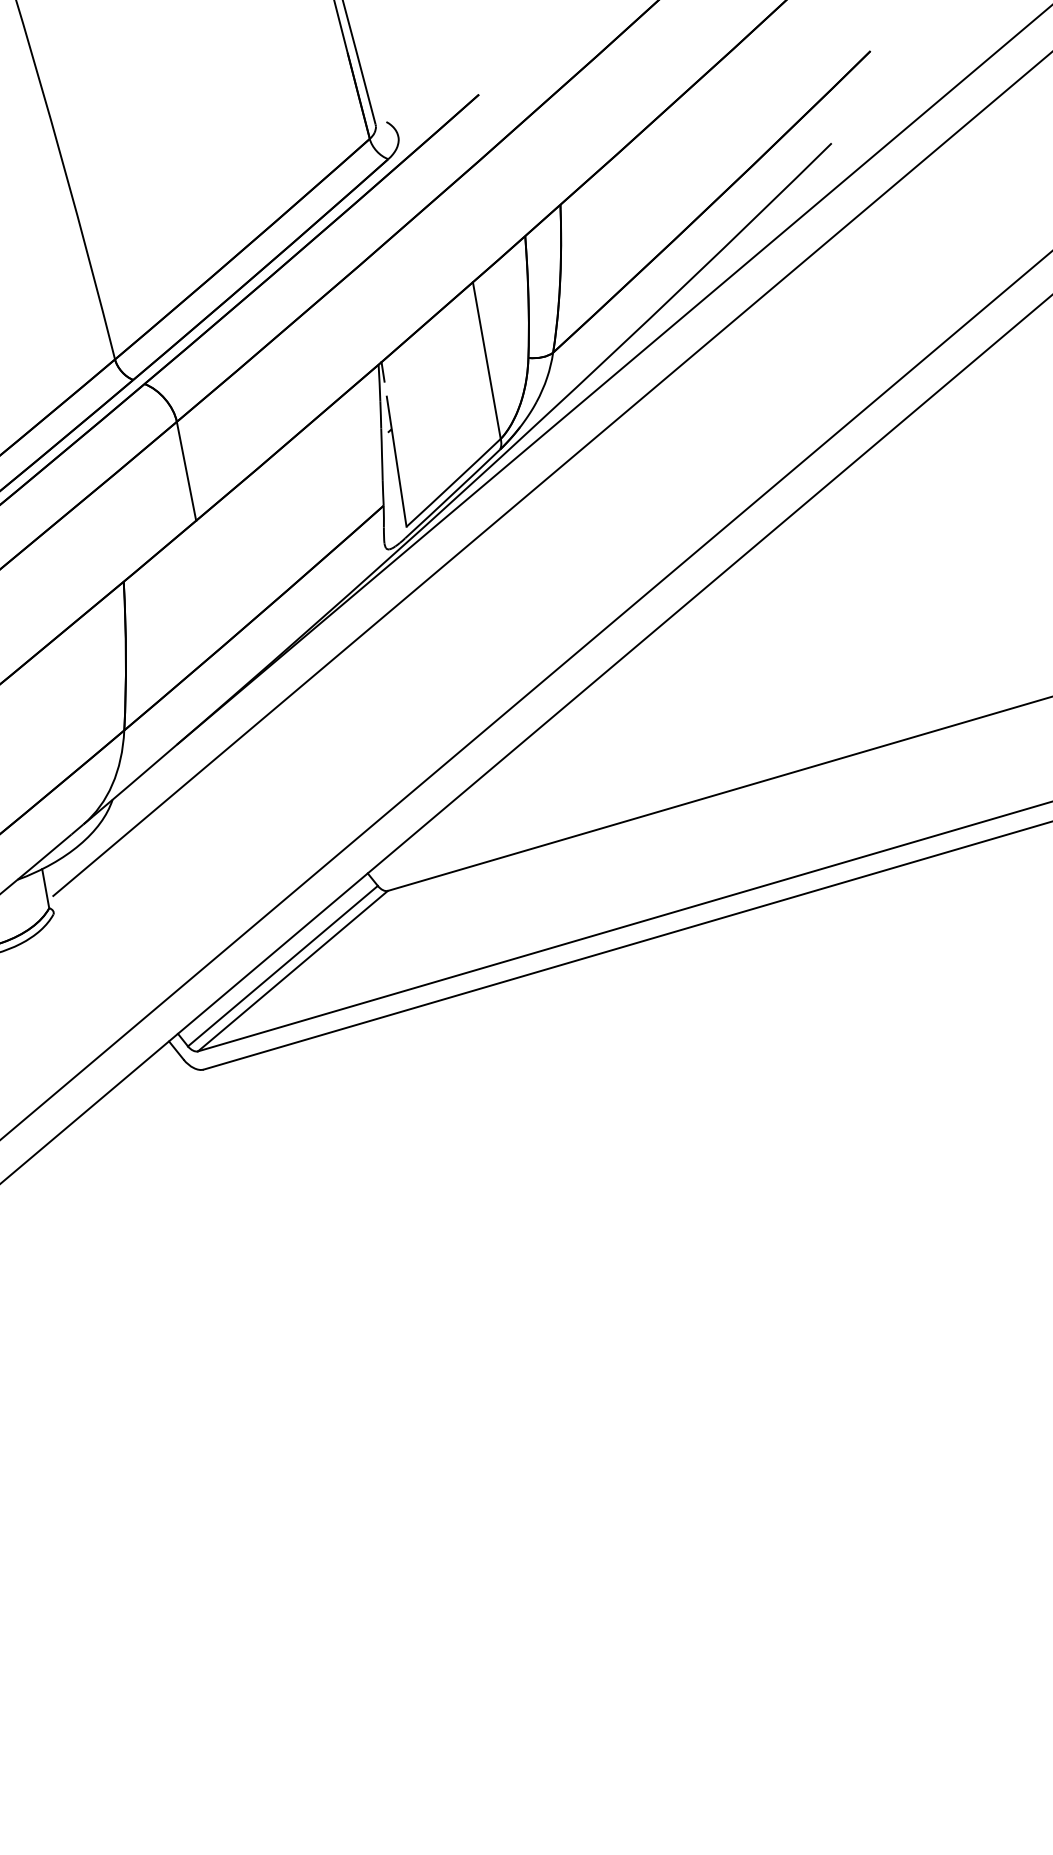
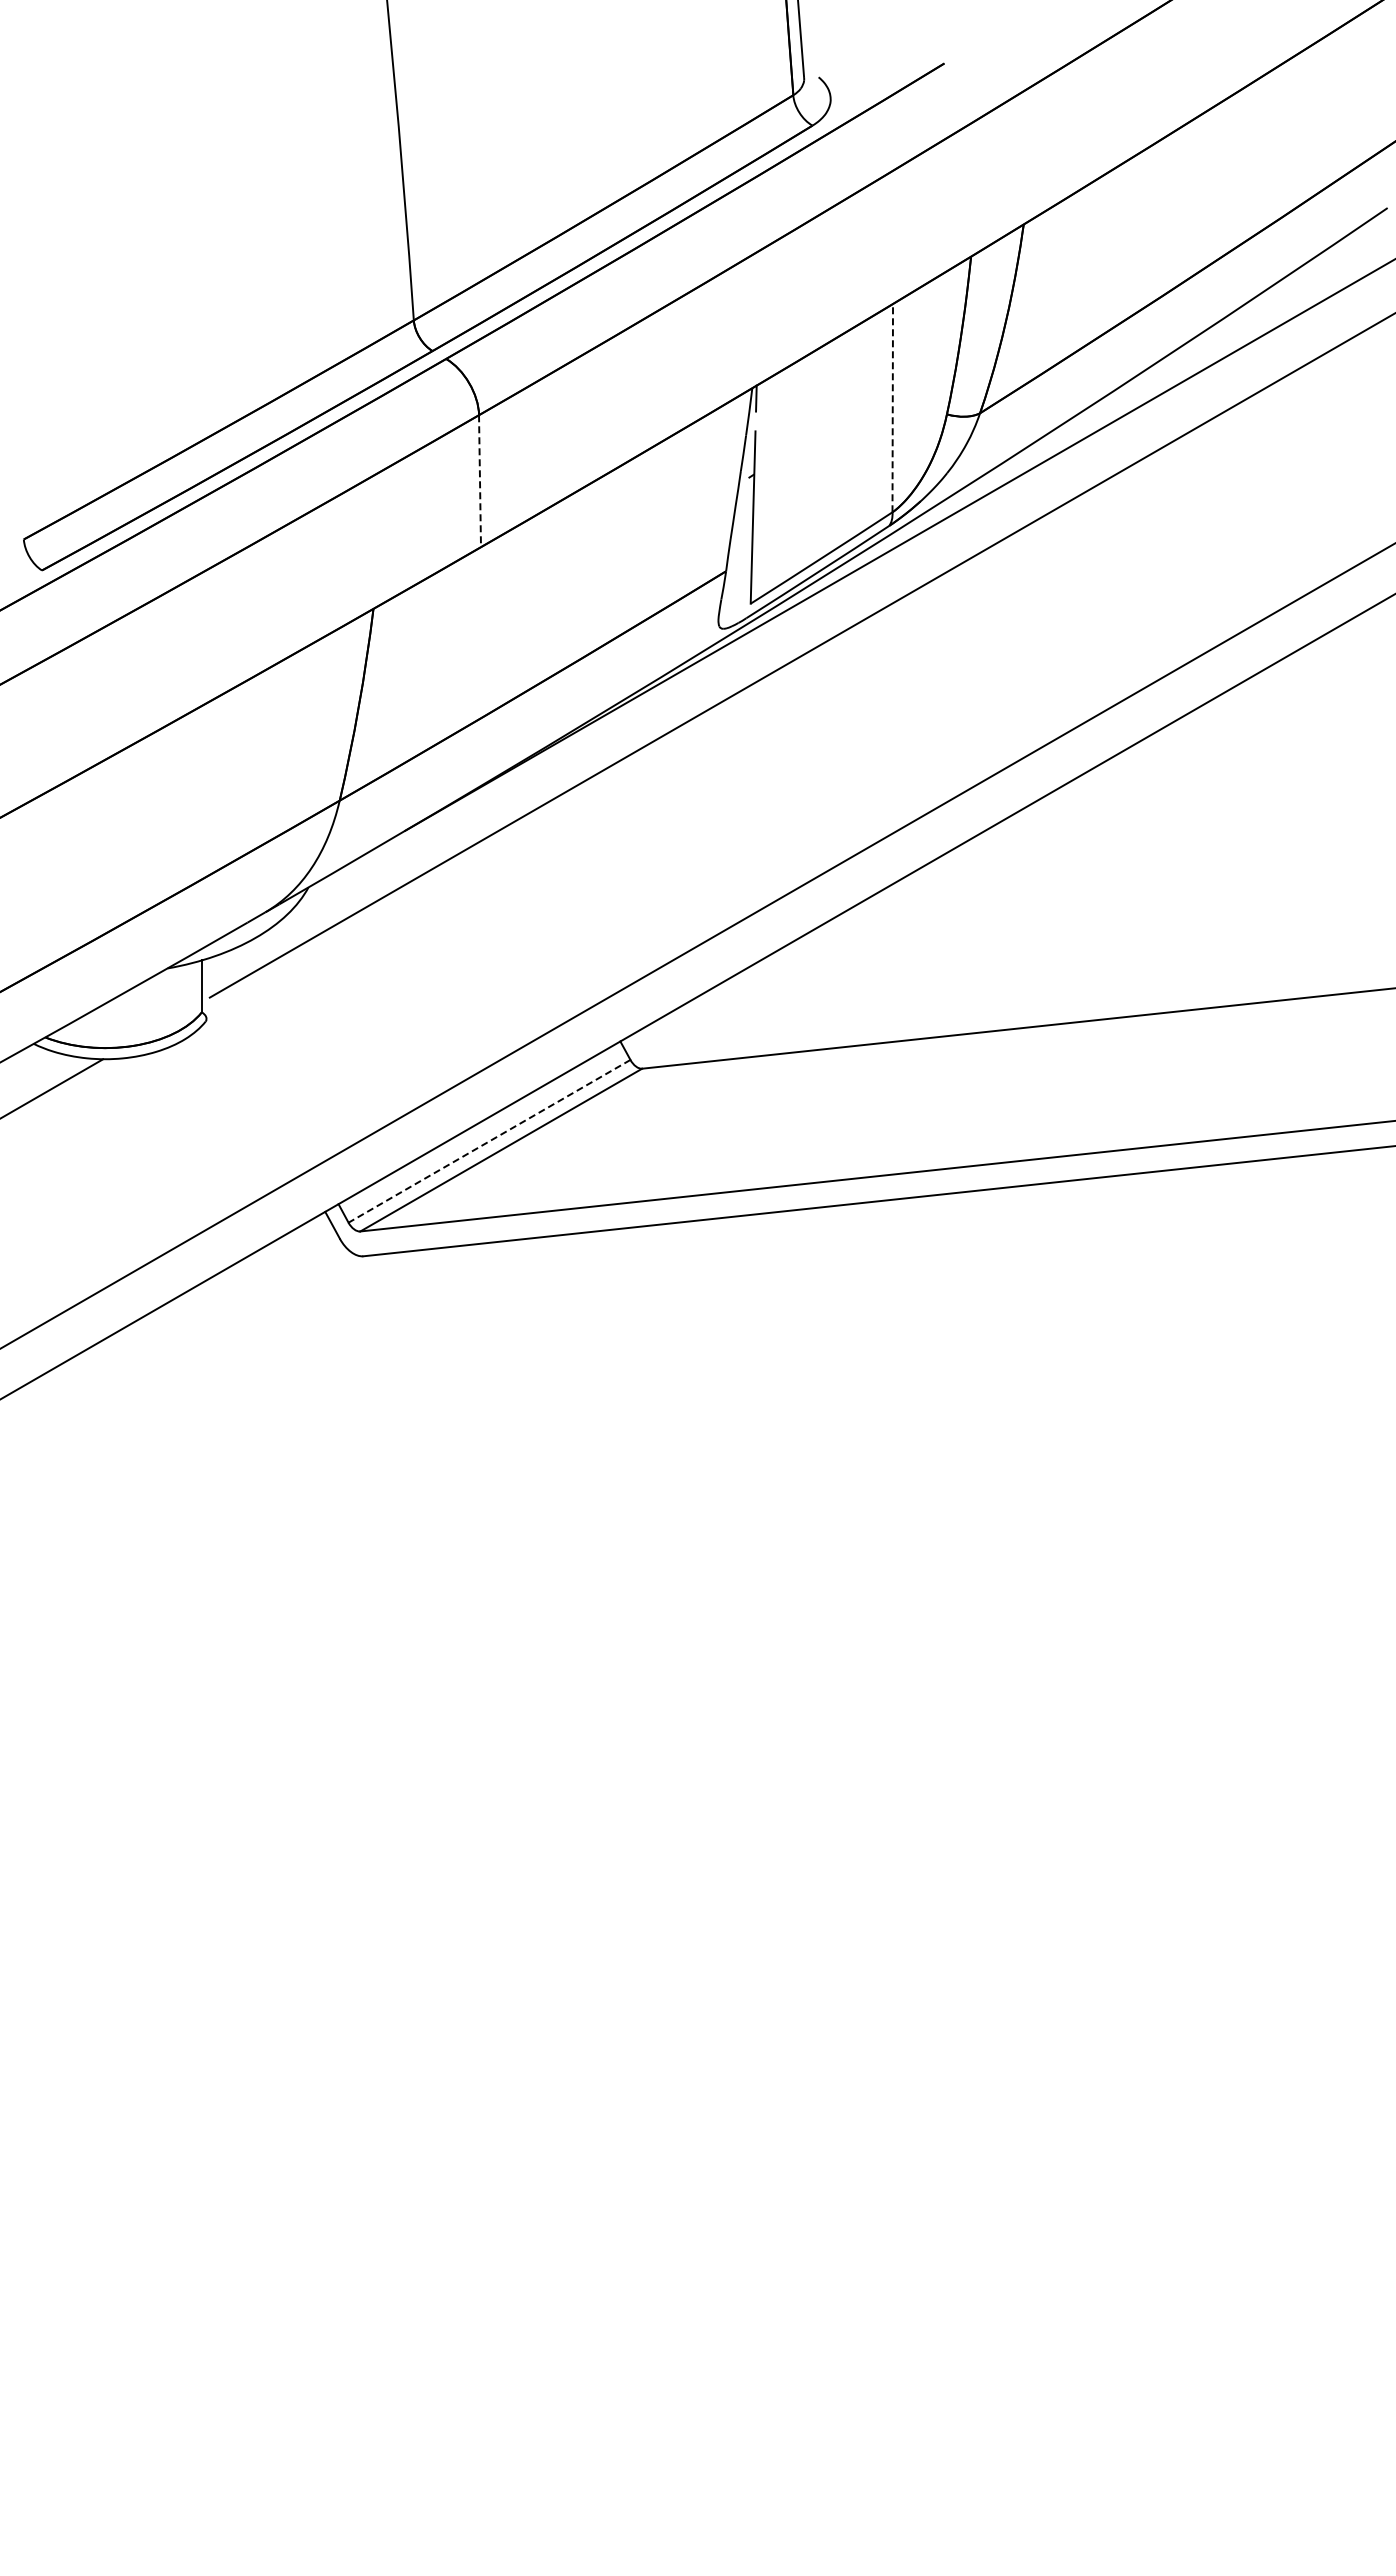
line: (486, 360) -> (892, 407), solid -> dashed
line: (186, 471) -> (480, 481), solid -> dashed
line: (282, 966) -> (489, 1141), solid -> dashed

